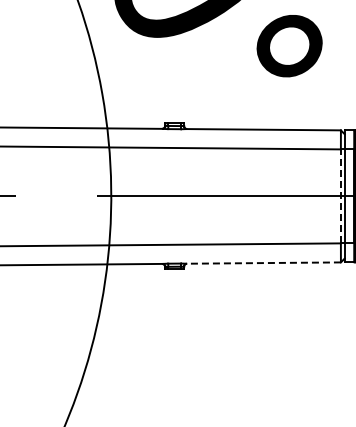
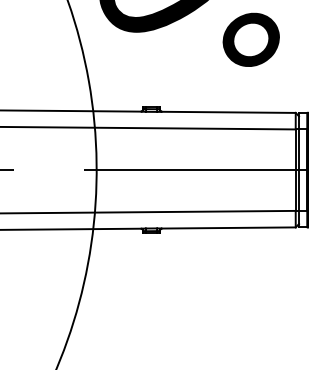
line: (340, 196) -> (295, 170), dashed -> solid
line: (263, 263) -> (228, 228), dashed -> solid

